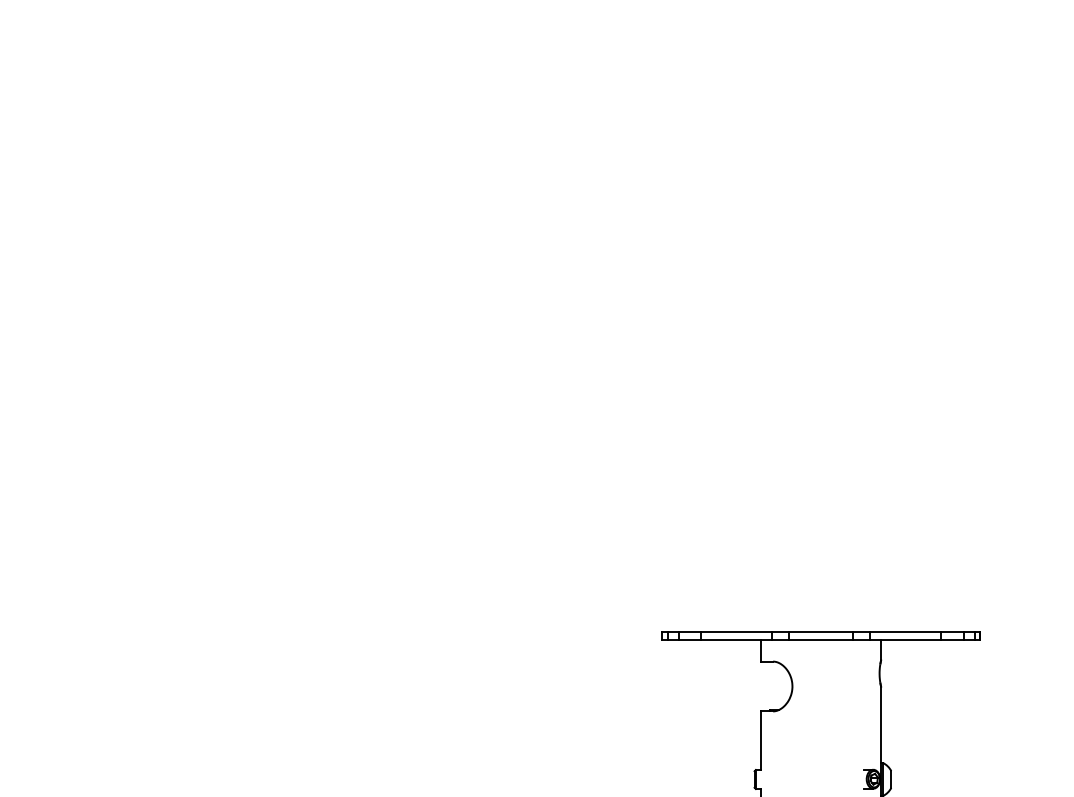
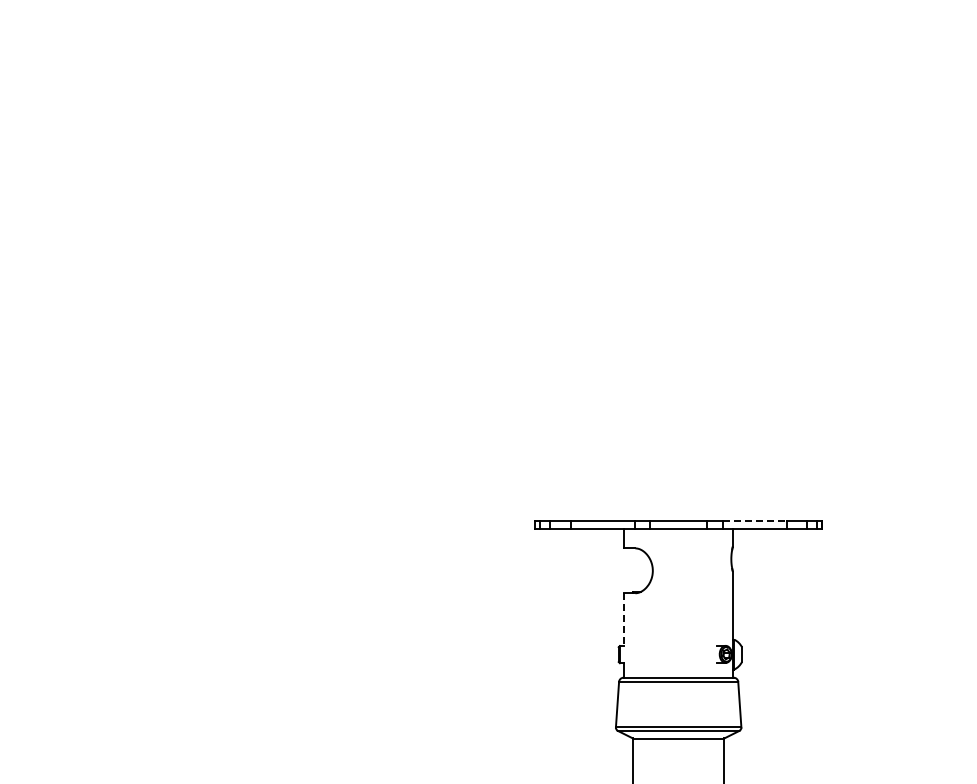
line: (905, 631) -> (754, 521), solid -> dashed
line: (761, 741) -> (624, 620), solid -> dashed

